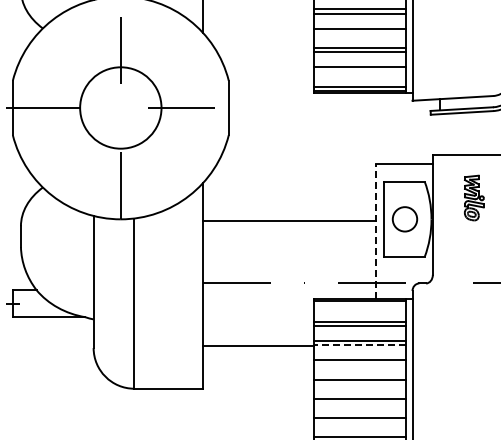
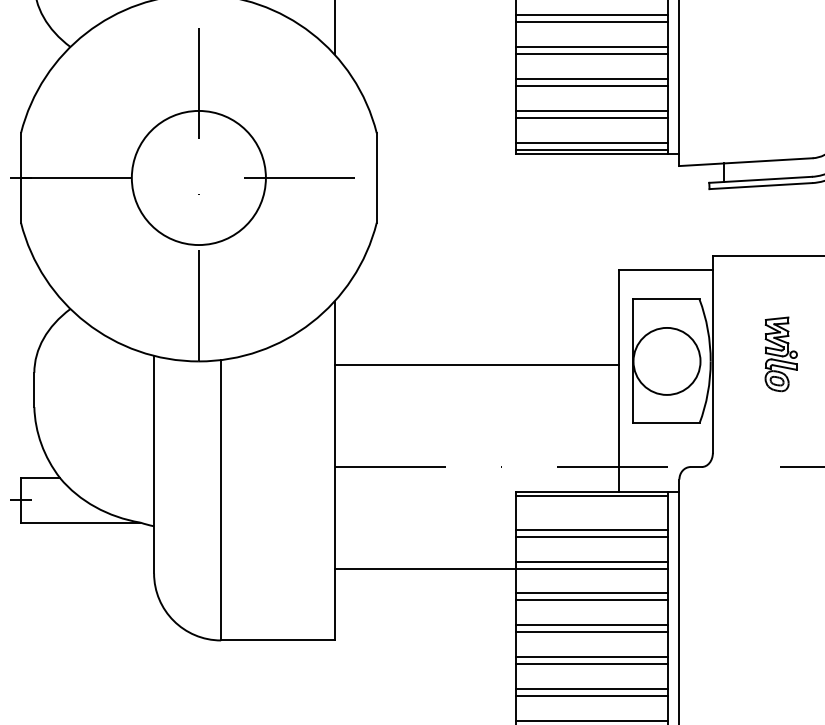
line: (359, 32) -> (592, 53), added
line: (359, 71) -> (592, 117), added
part: (474, 197) -> (781, 353), moved
circle: (404, 219) -> (666, 361), size x1.67
line: (375, 230) -> (618, 379), dashed -> solid
line: (359, 345) -> (592, 569), dashed -> solid
line: (359, 364) -> (592, 600), added
line: (359, 383) -> (592, 631), added
line: (359, 403) -> (592, 664), added
line: (359, 422) -> (592, 696), added

